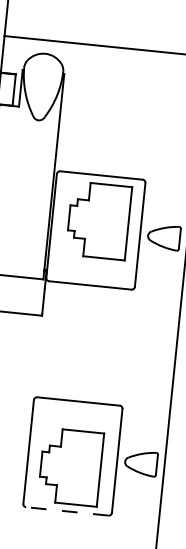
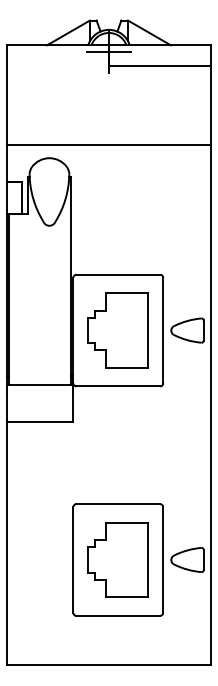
part: (98, 220) -> (117, 330), moved
part: (70, 466) -> (117, 559), moved
line: (67, 511) -> (118, 615), dashed -> solid

